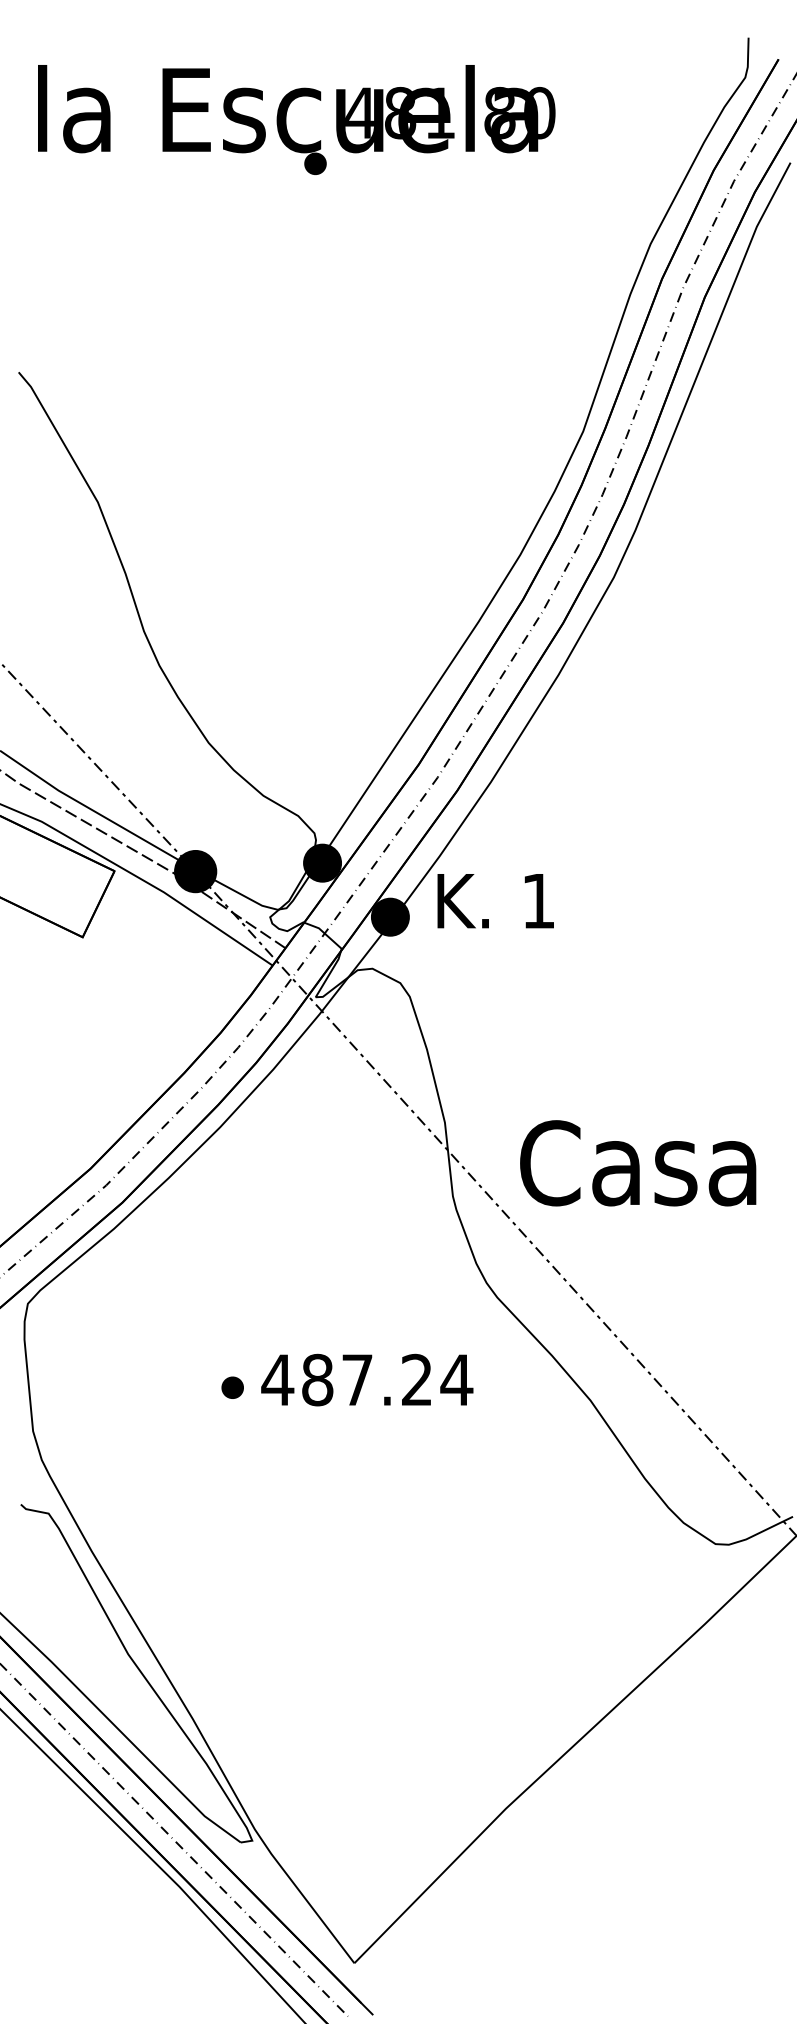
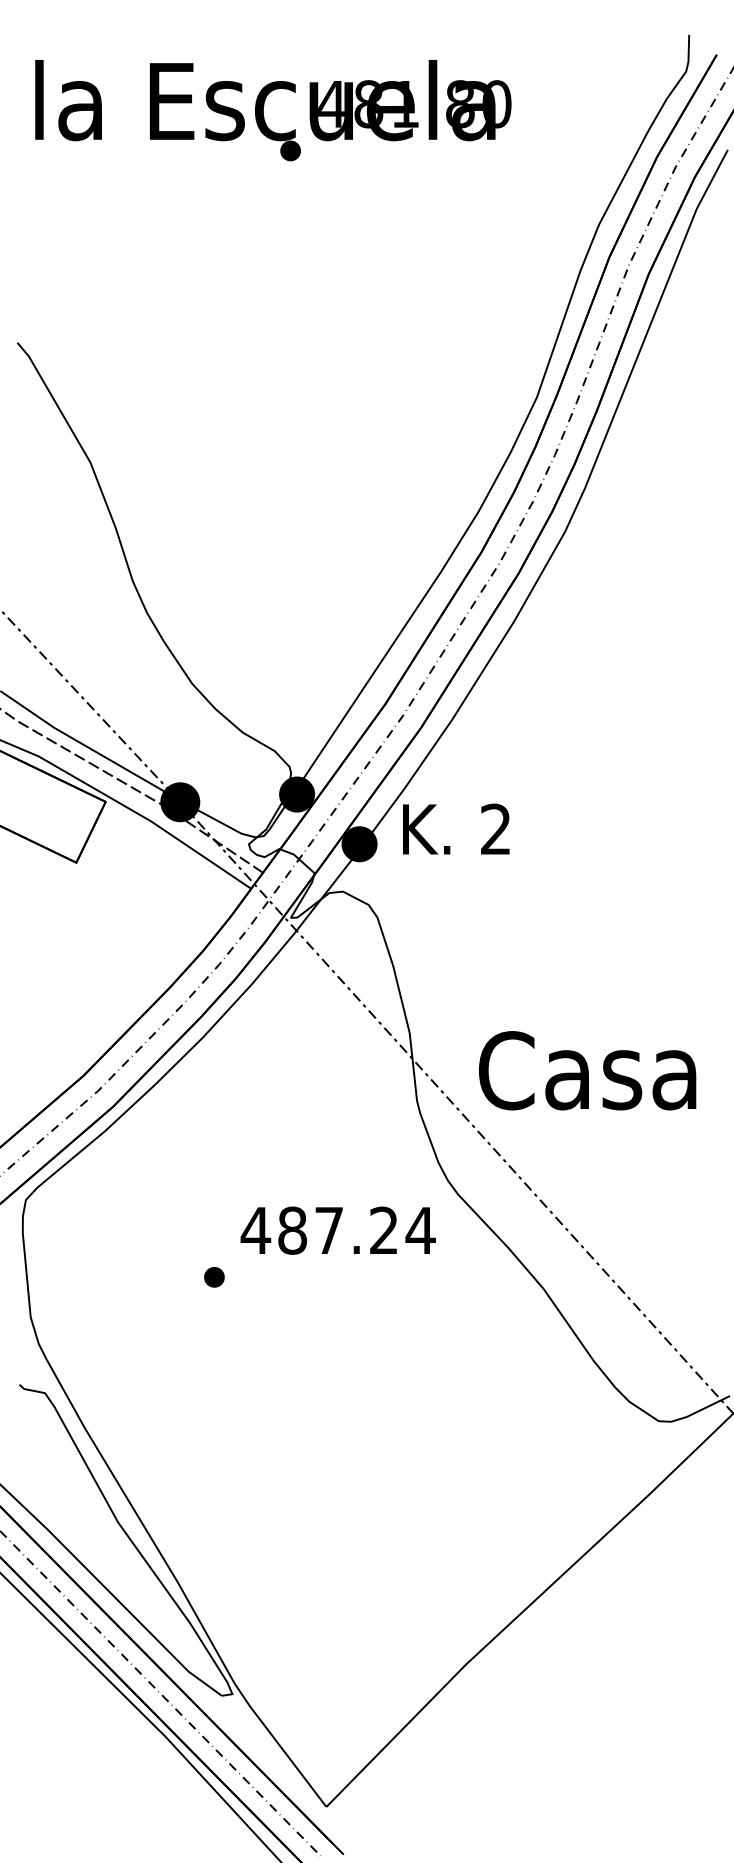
text: (537, 900) -> (494, 828), 1 -> 2
text: (367, 1379) -> (338, 1230), moved

